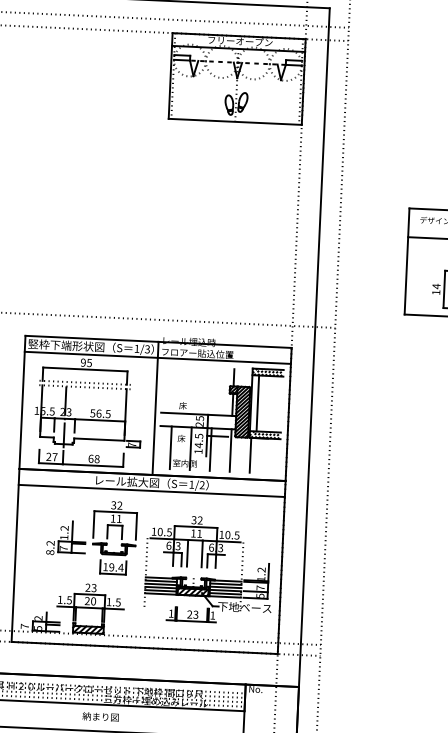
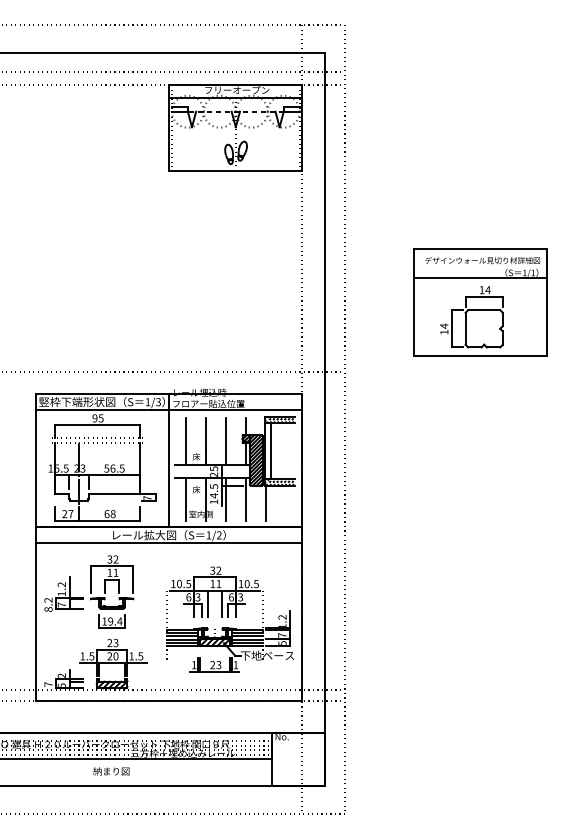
line: (173, 389) -> (186, 441), added
line: (193, 390) -> (206, 441), added
line: (213, 391) -> (226, 441), added
part: (91, 536) -> (89, 591), moved
text: (100, 716) -> (111, 771), moved

